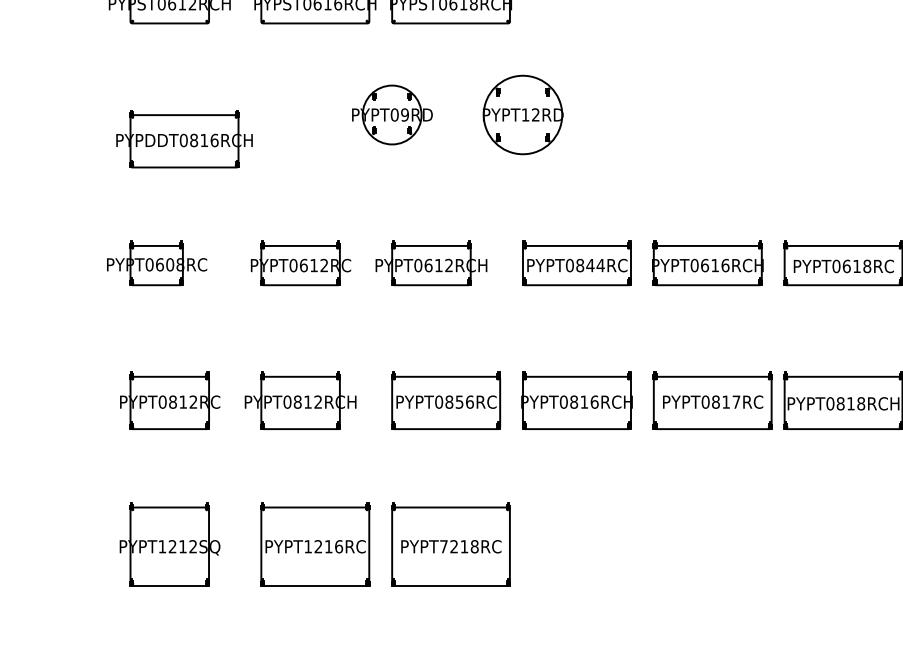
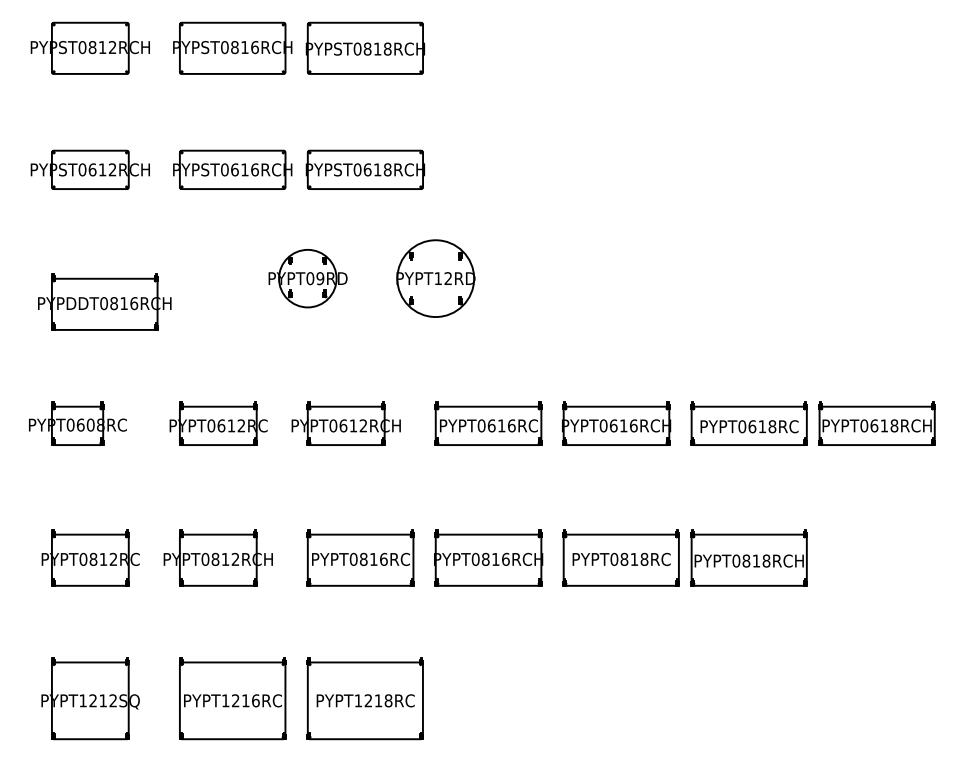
text: (590, 265) -> (501, 425), PYPT0844RC -> PYPT0616RC
text: (736, 401) -> (644, 558), PYPT0817RC -> PYPT0818RC
text: (459, 402) -> (373, 559), PYPT0856RC -> PYPT0816RC
text: (443, 546) -> (358, 700), PYPT7218RC -> PYPT1218RC

